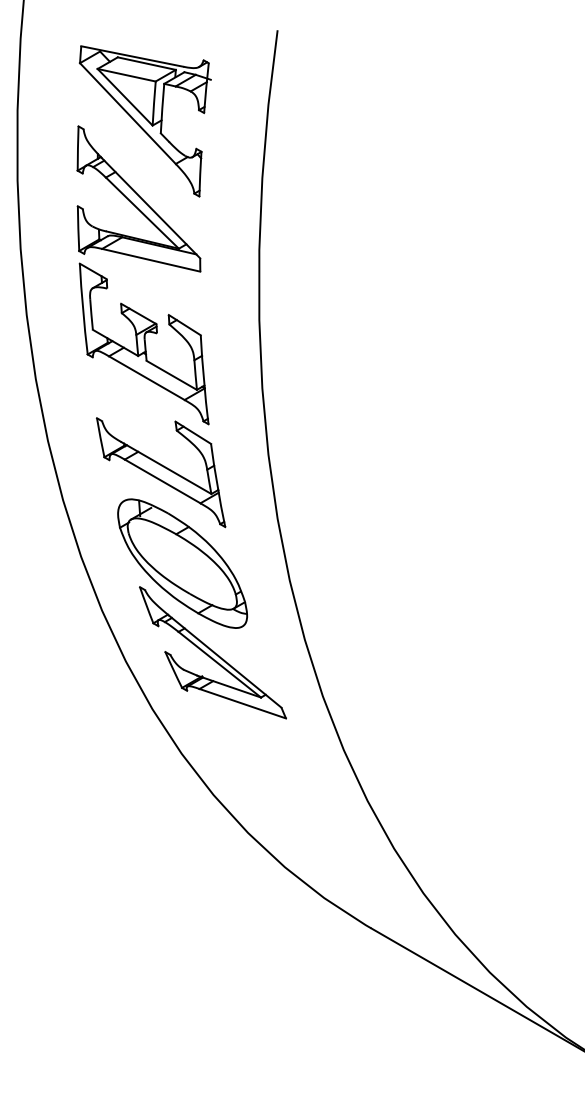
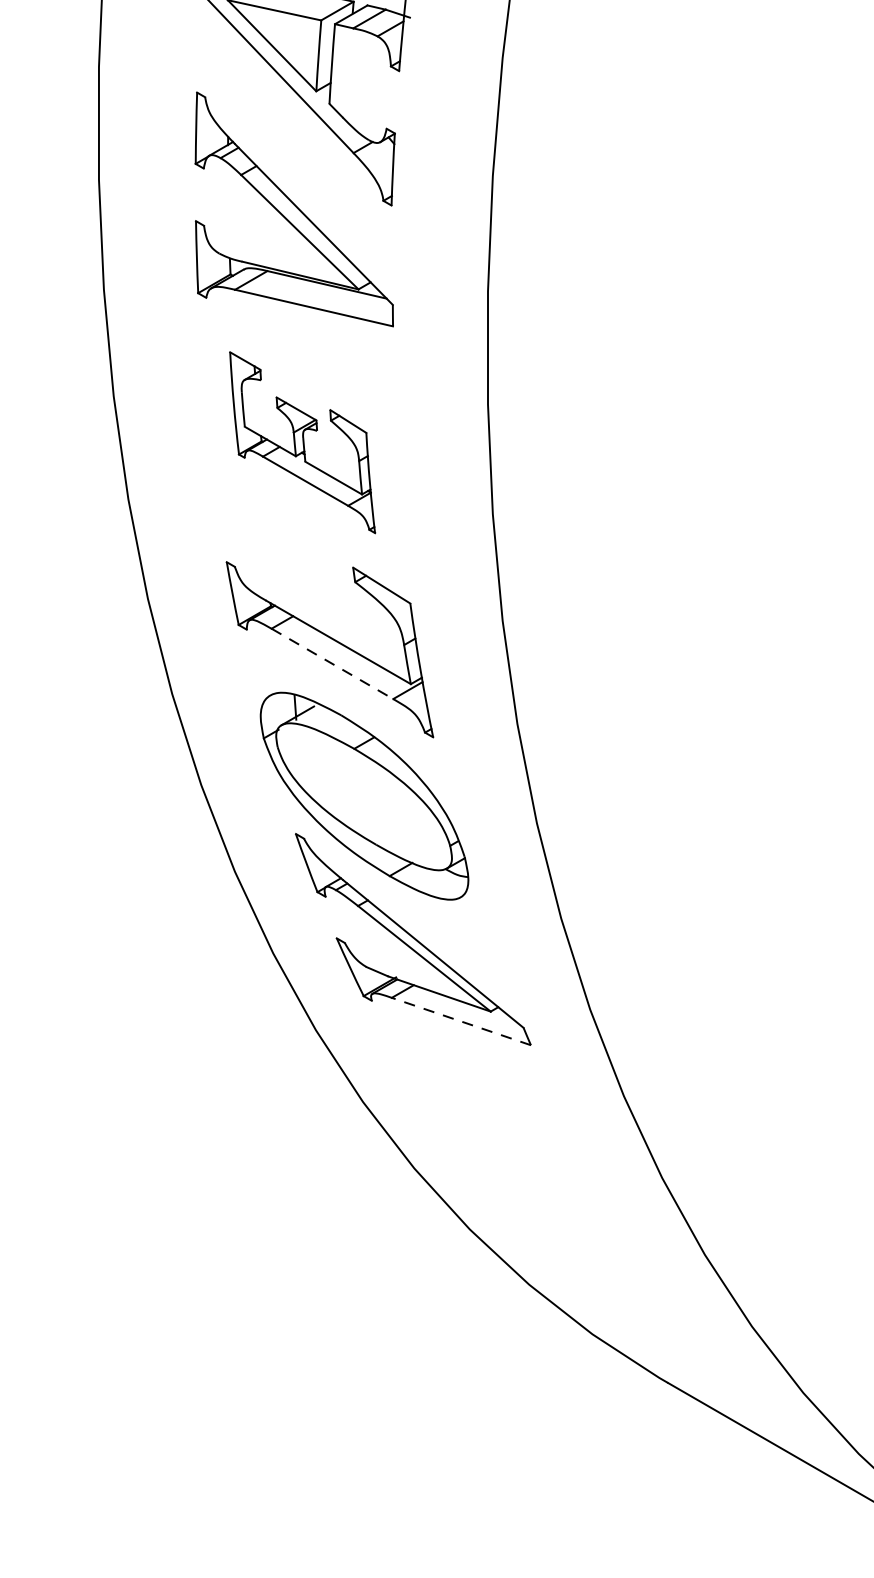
part: (143, 343) -> (301, 441), size x0.7
line: (162, 481) -> (332, 663), solid -> dashed
line: (242, 703) -> (460, 1021), solid -> dashed

